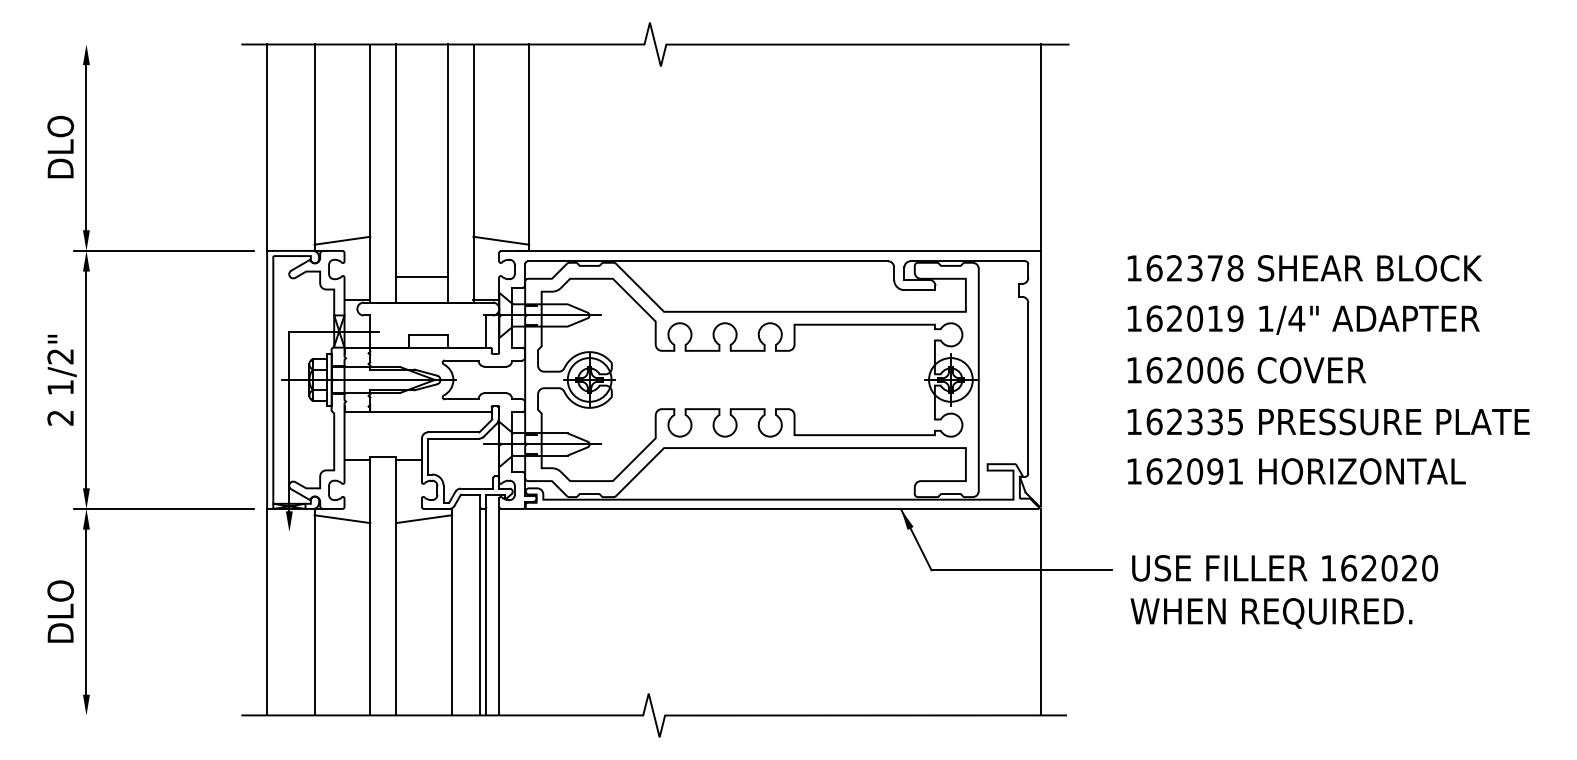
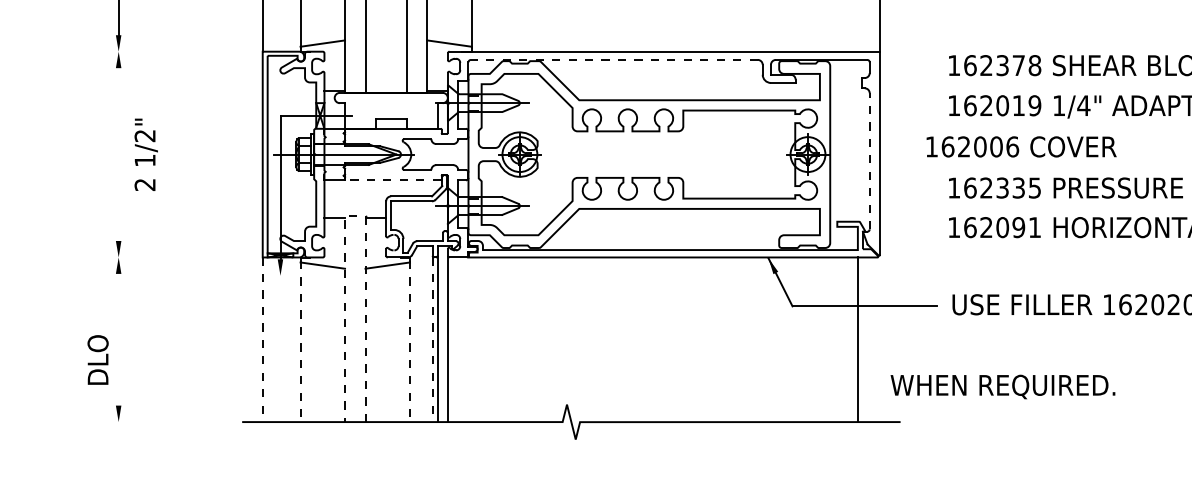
line: (163, 250) -> (180, 51), removed
line: (708, 261) -> (614, 60), solid -> dashed
line: (421, 276) -> (385, 72), removed
text: (1246, 370) -> (1021, 147), moved
line: (86, 379) -> (118, 154), removed
text: (61, 380) -> (145, 155), moved
line: (1028, 387) -> (869, 160), solid -> dashed
line: (429, 412) -> (392, 180), solid -> dashed
line: (383, 457) -> (355, 216), solid -> dashed
line: (163, 508) -> (180, 257), removed
text: (60, 611) -> (97, 359), moved
line: (86, 611) -> (118, 339), removed
line: (1041, 611) -> (857, 339), moved
line: (267, 612) -> (263, 340), solid -> dashed
line: (480, 612) -> (432, 340), solid -> dashed
text: (1271, 613) -> (1003, 387), moved
line: (314, 614) -> (300, 341), solid -> dashed
line: (451, 614) -> (409, 341), solid -> dashed

